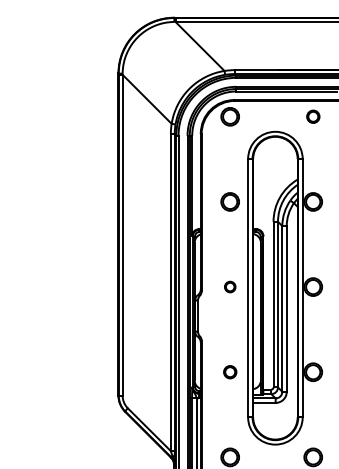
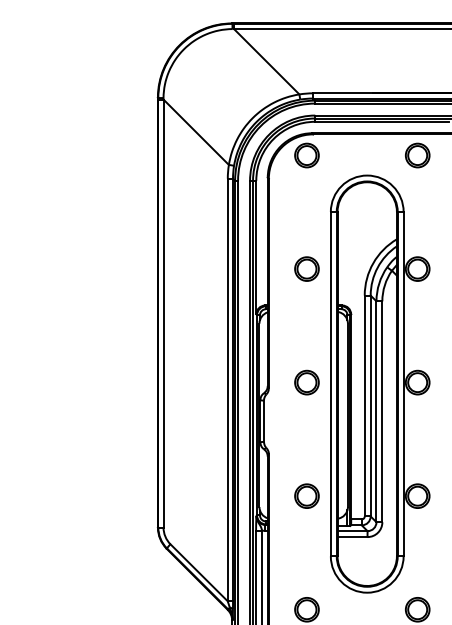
part: (313, 116) -> (417, 155), size x1.43
part: (229, 286) -> (306, 382), size x1.67
part: (229, 371) -> (306, 495), size x1.43

